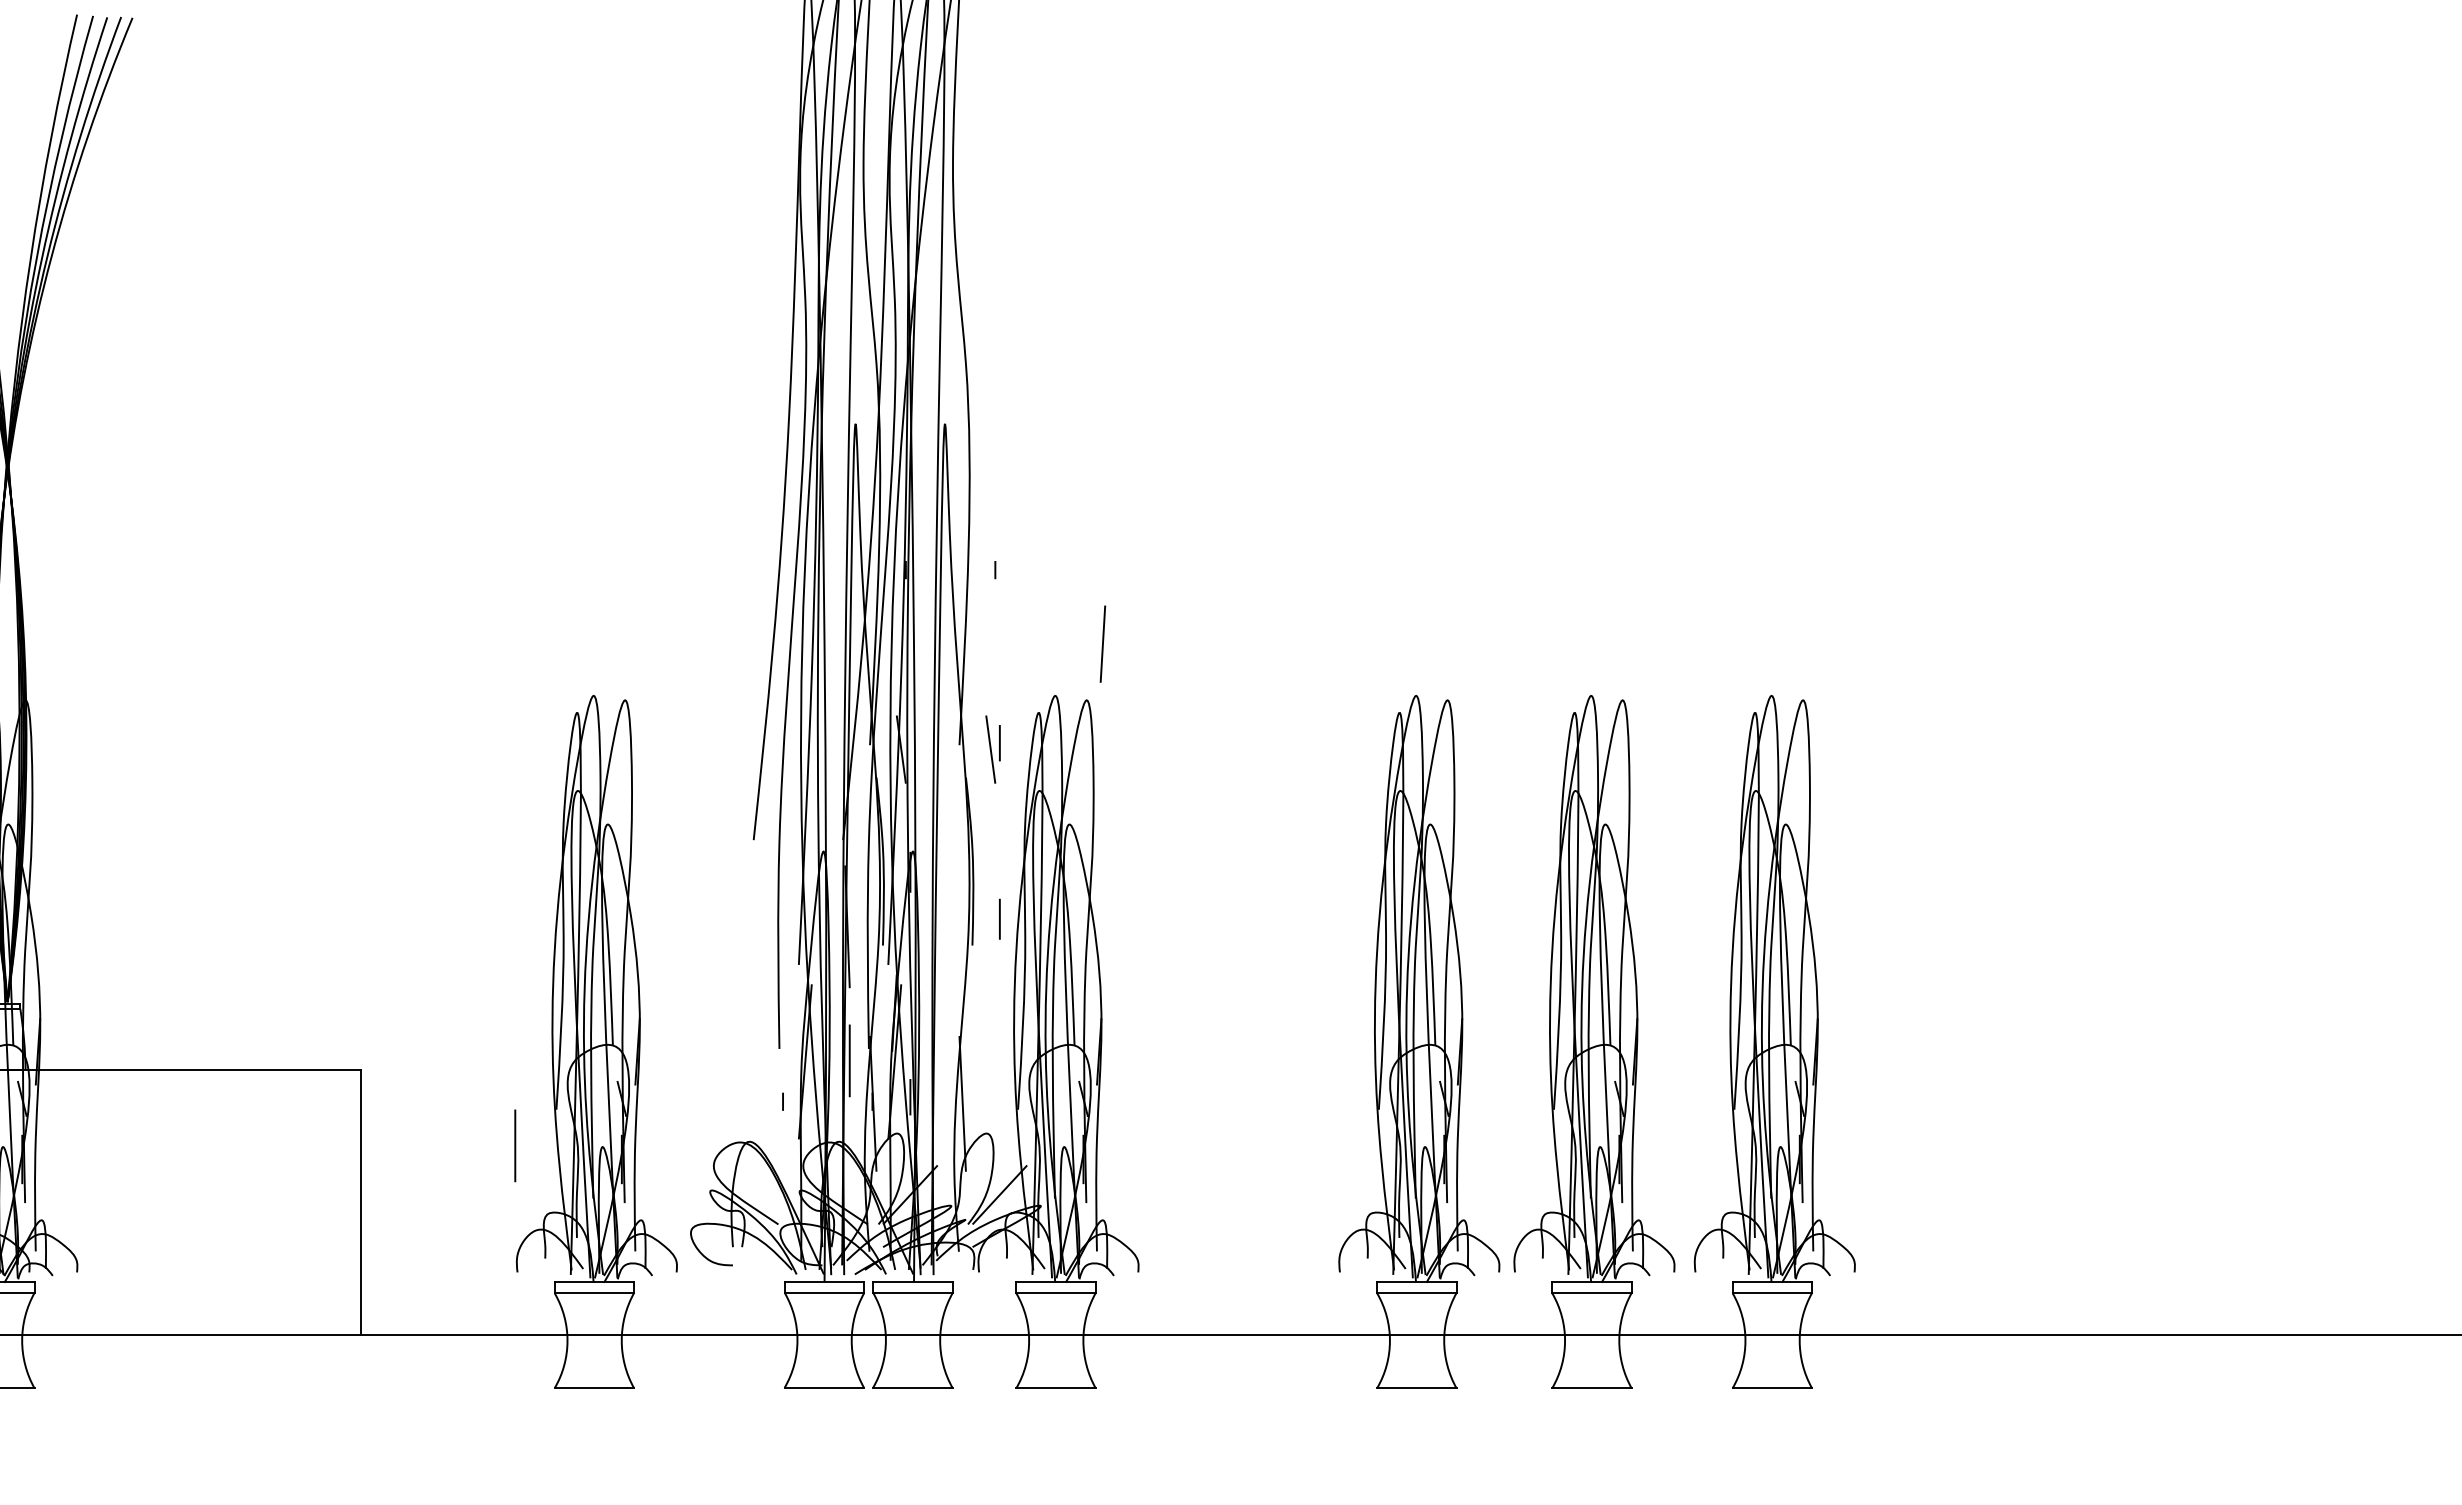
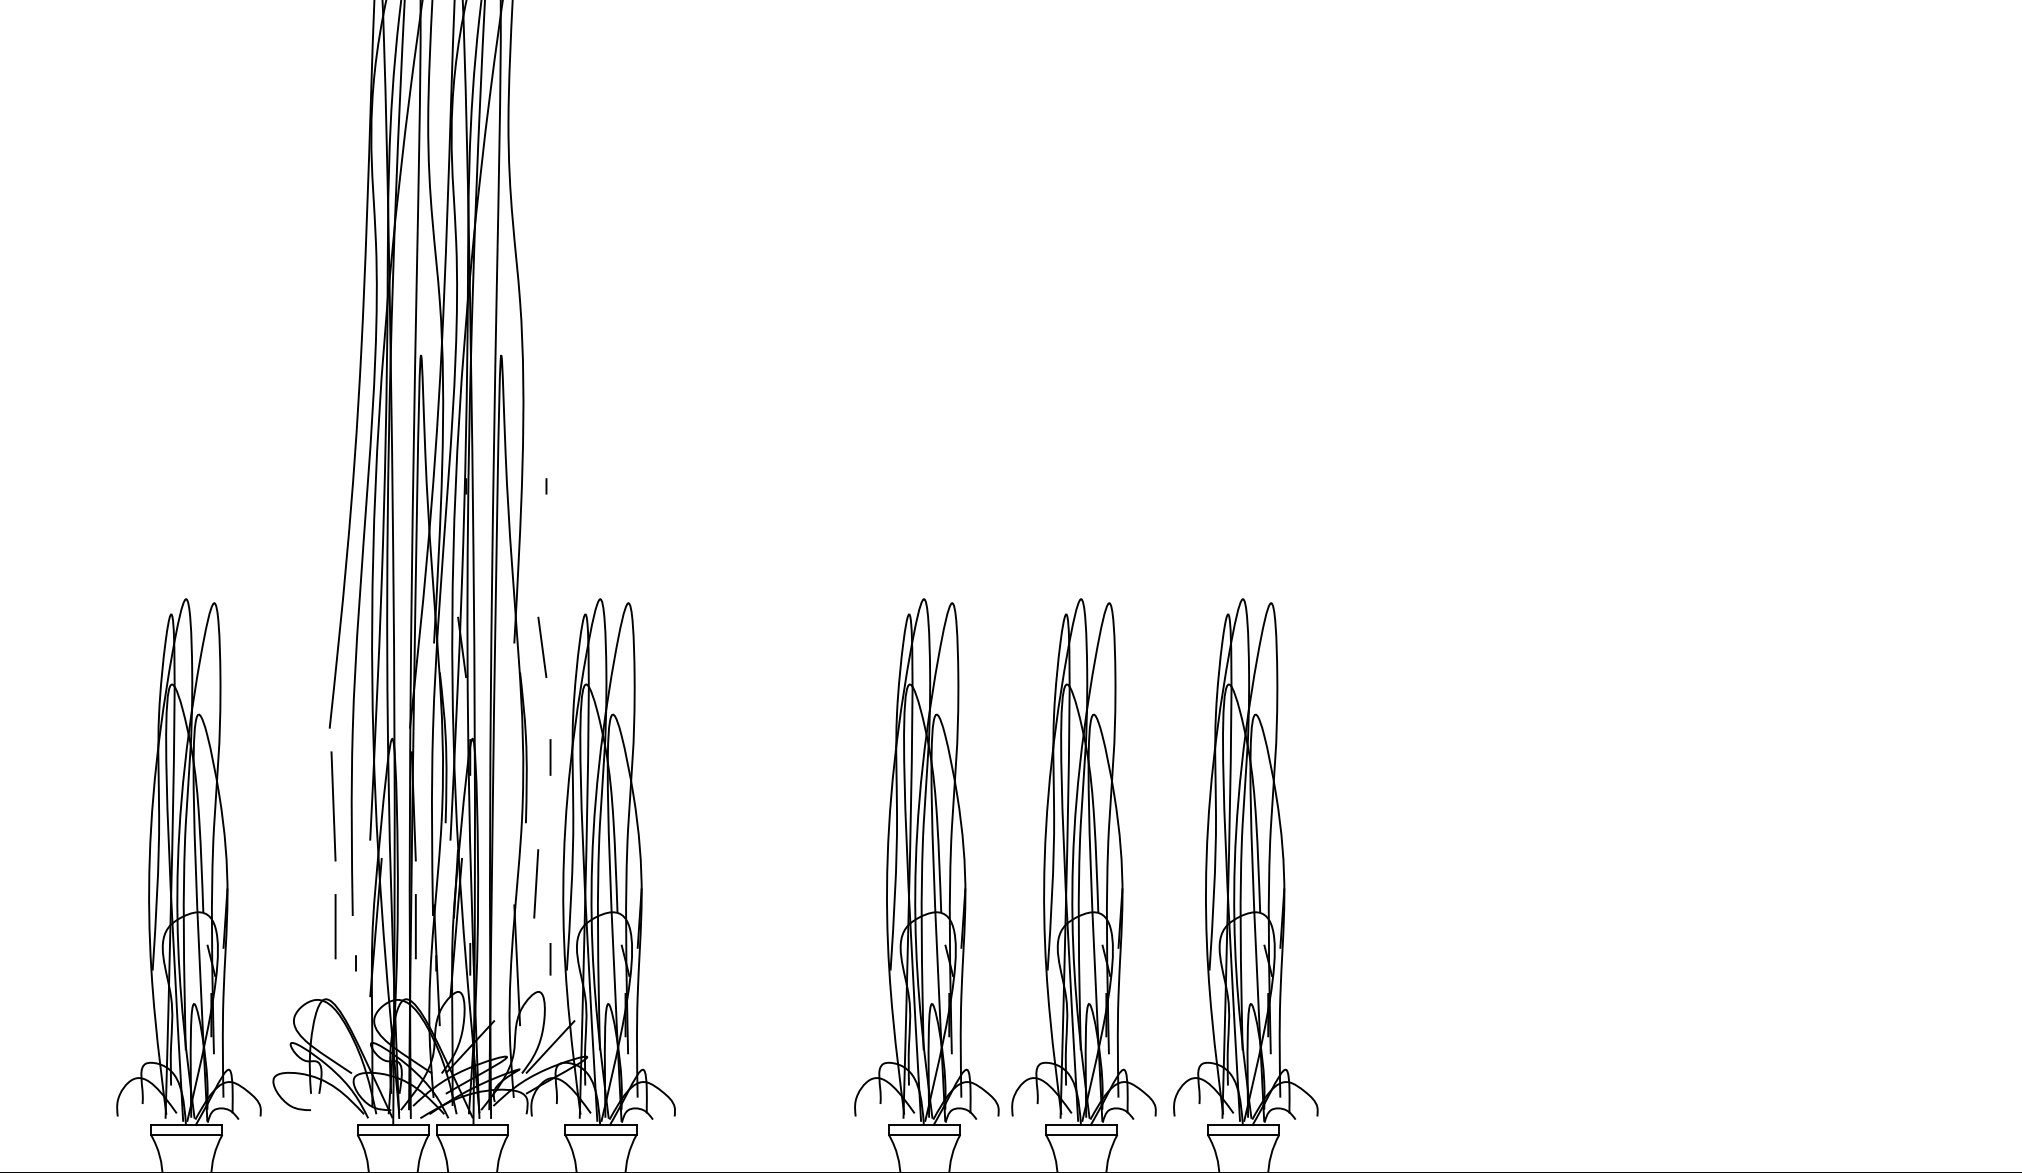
line: (1102, 643) -> (535, 883), moved
line: (999, 743) -> (550, 959), moved
line: (999, 918) -> (550, 756), moved
line: (757, 926) -> (333, 806), added
line: (515, 1145) -> (335, 926), moved

